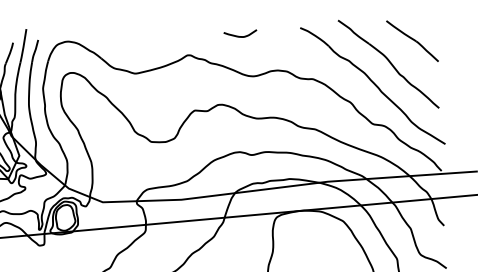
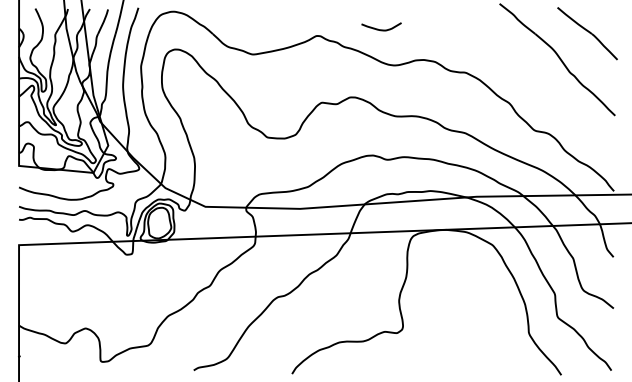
curve: (240, 36) -> (381, 29), moved
part: (372, 85) -> (536, 84), removed

